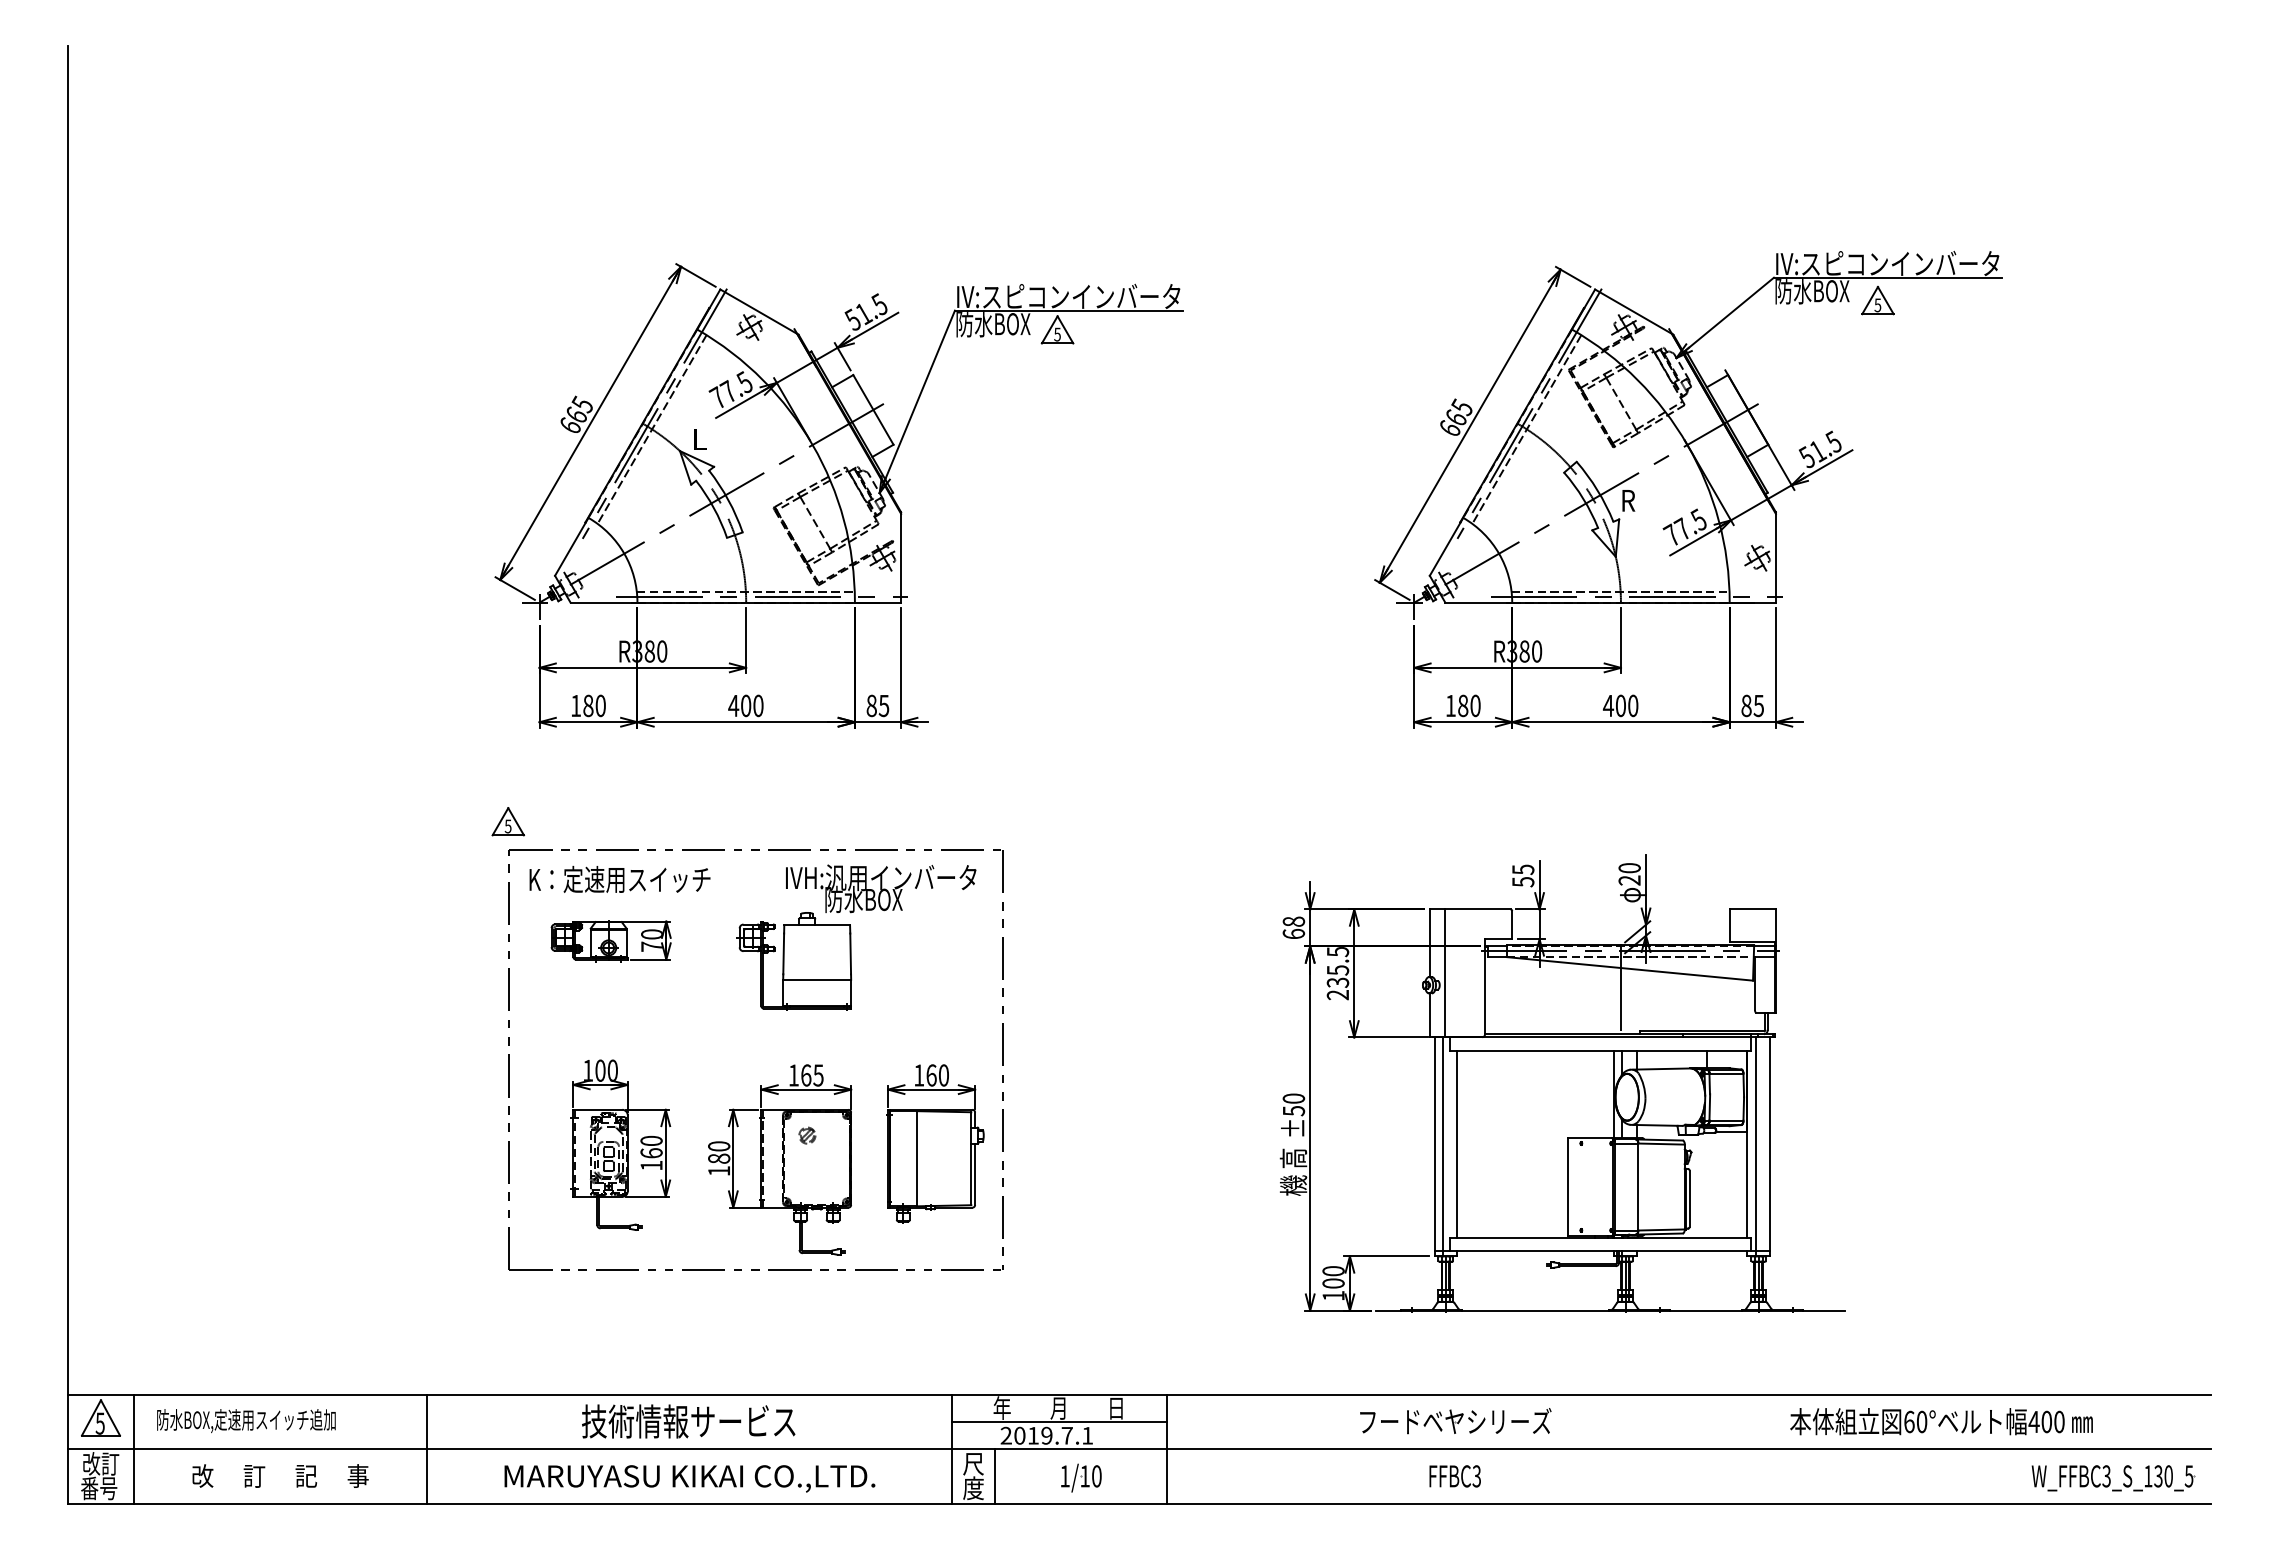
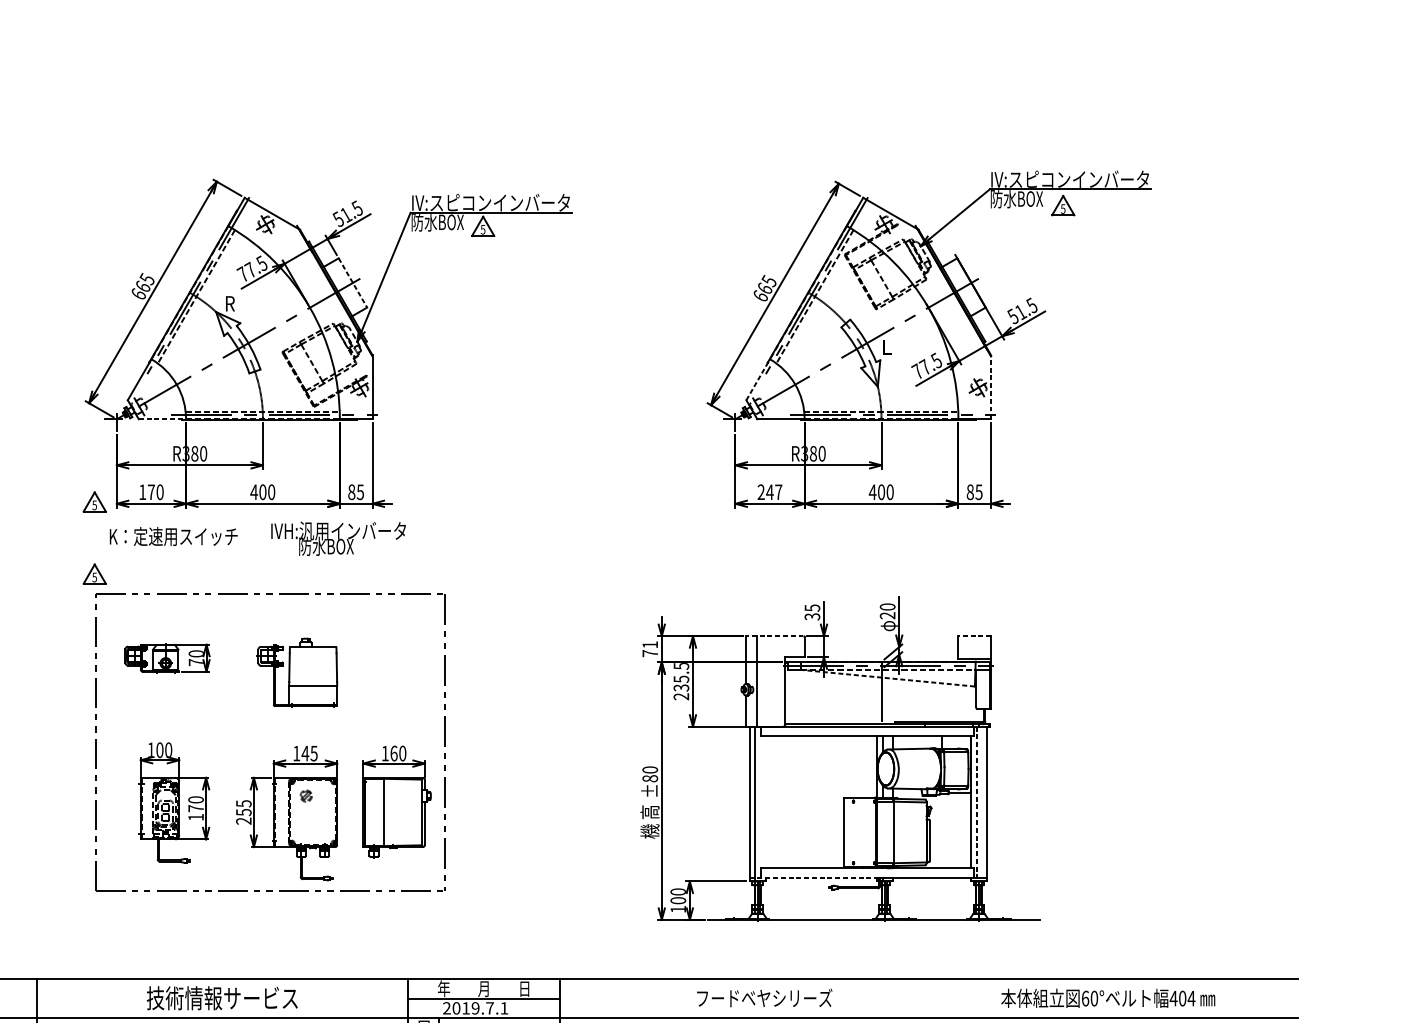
line: (873, 410) -> (353, 283), solid -> dashed
text: (699, 439) -> (229, 303), L -> R
text: (1628, 500) -> (886, 347), R -> L
line: (1446, 546) -> (758, 379), solid -> dashed
line: (1775, 556) -> (990, 386), solid -> dashed
line: (604, 602) -> (162, 419), solid -> dashed
text: (588, 705) -> (151, 491), 180 -> 170
text: (1462, 705) -> (769, 491), 180 -> 247
part: (508, 719) -> (94, 501), added
text: (619, 878) -> (173, 535), moved
text: (1522, 881) -> (811, 616), 55 -> 35
text: (881, 888) -> (338, 538), moved
line: (1469, 909) -> (774, 636), solid -> dashed
line: (1752, 909) -> (974, 636), solid -> dashed
text: (1293, 927) -> (649, 648), 68 -> 71
line: (1629, 968) -> (887, 677), solid -> dashed
text: (805, 1075) -> (304, 753), 165 -> 145
text: (1293, 1110) -> (649, 778), ±50 -> ±80
line: (1457, 1144) -> (765, 802), removed
line: (1755, 1147) -> (976, 804), solid -> dashed
text: (651, 1153) -> (196, 808), 160 -> 170
text: (719, 1158) -> (244, 812), 180 -> 255
line: (1526, 1251) -> (814, 878), solid -> dashed
text: (2059, 1421) -> (1191, 998), 400 -> 404

